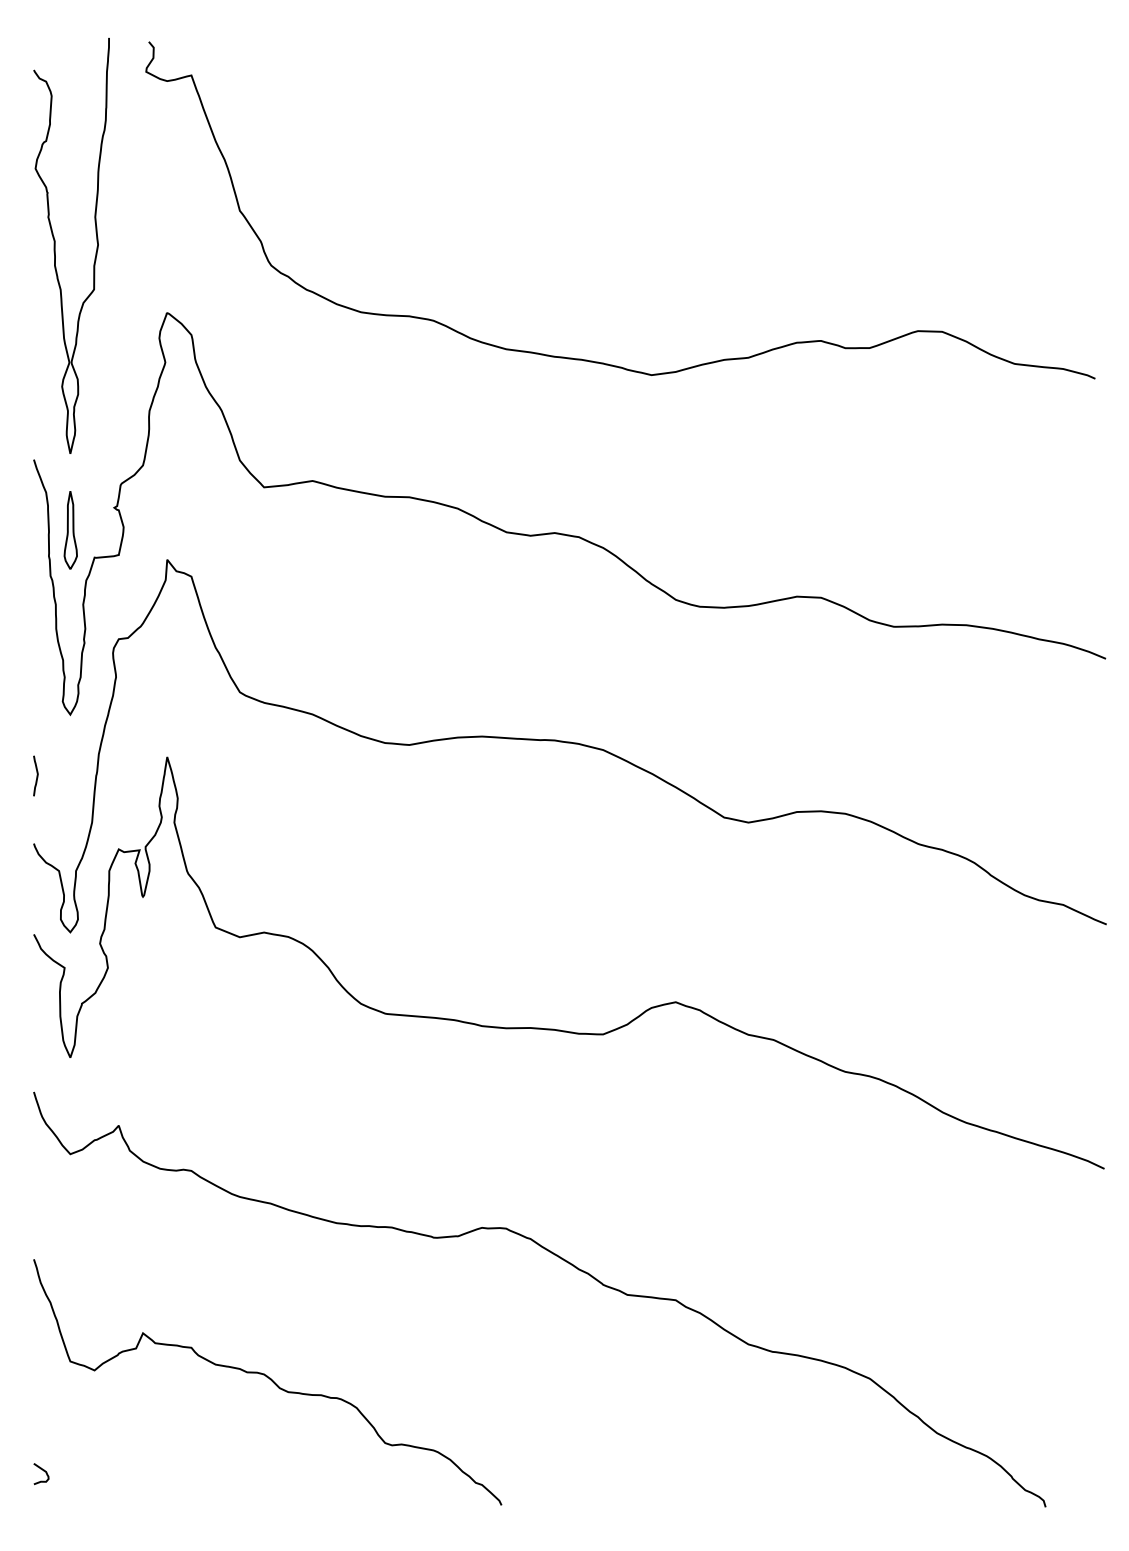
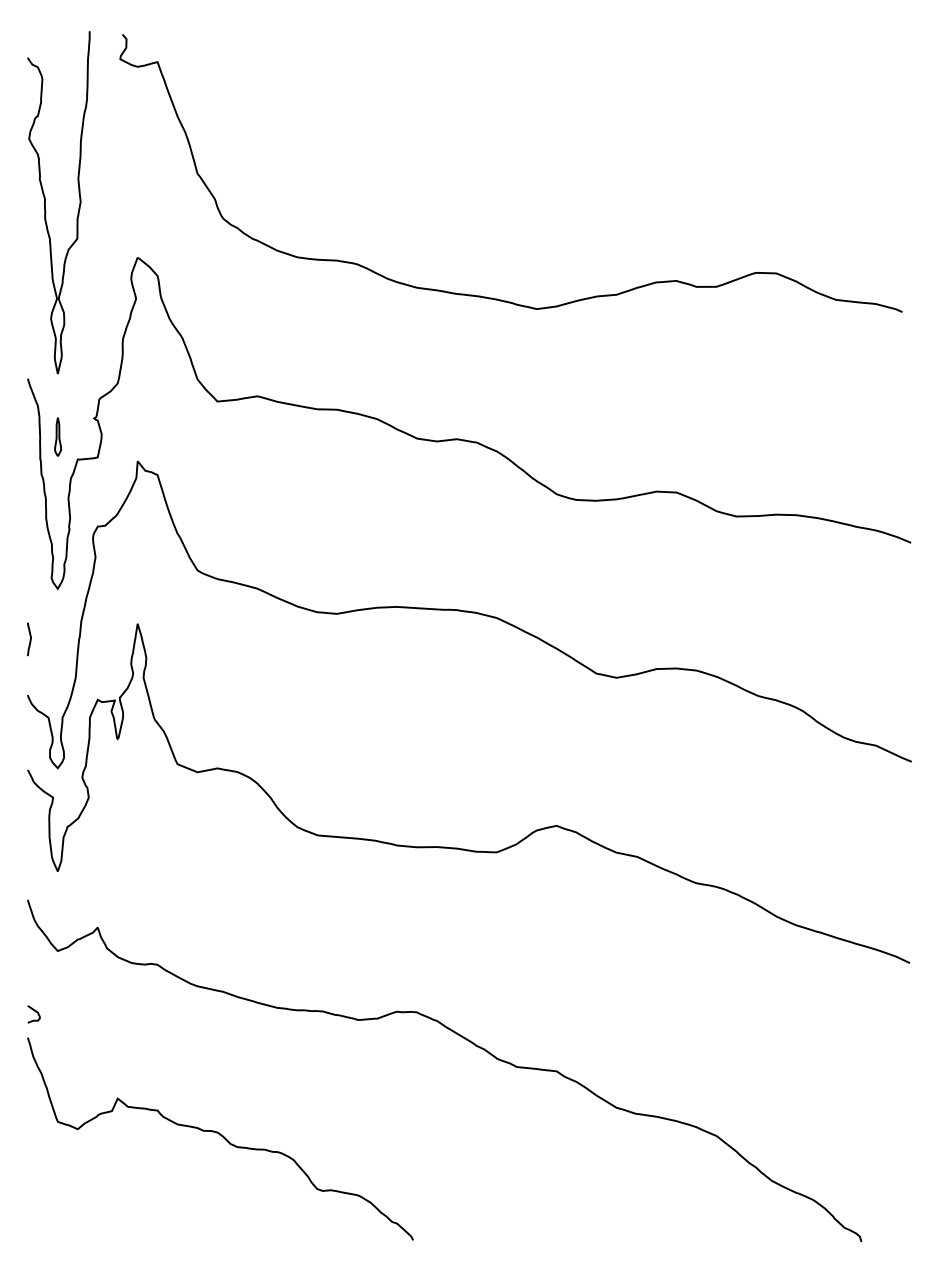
part: (70, 530) -> (57, 437), size x0.6
curve: (43, 1471) -> (35, 1012), moved

